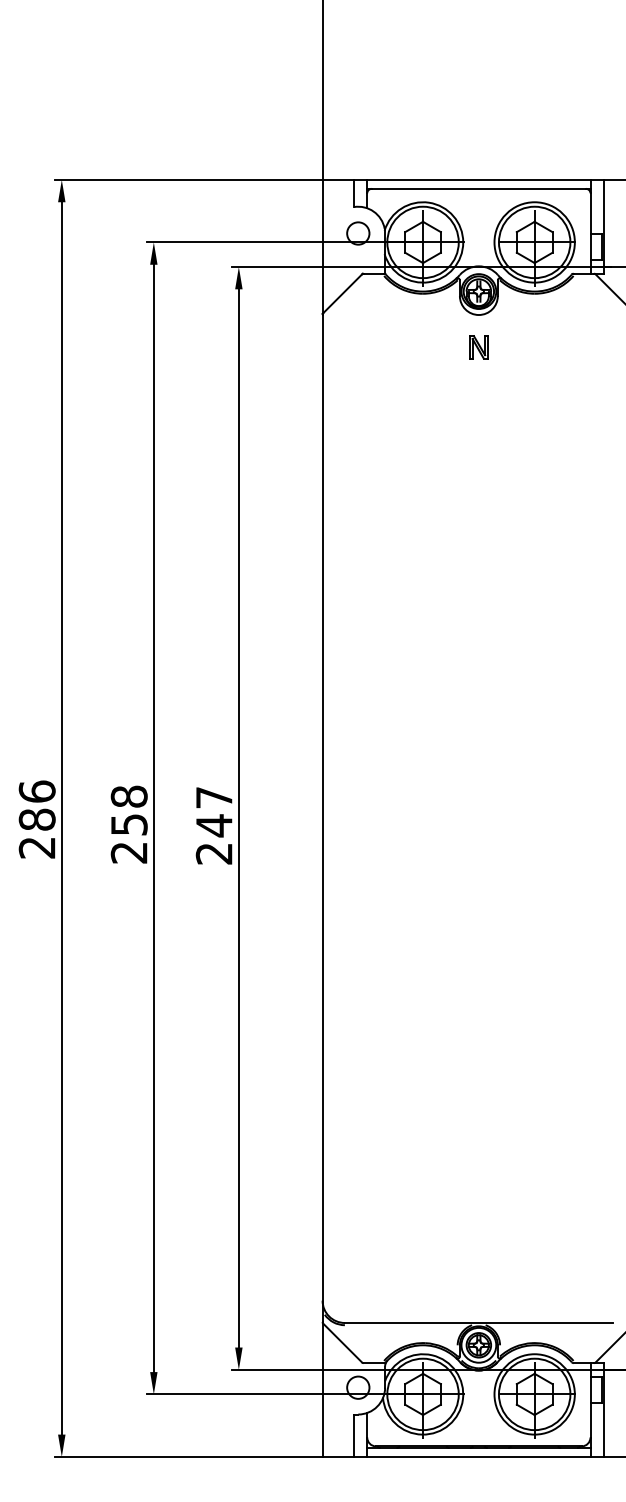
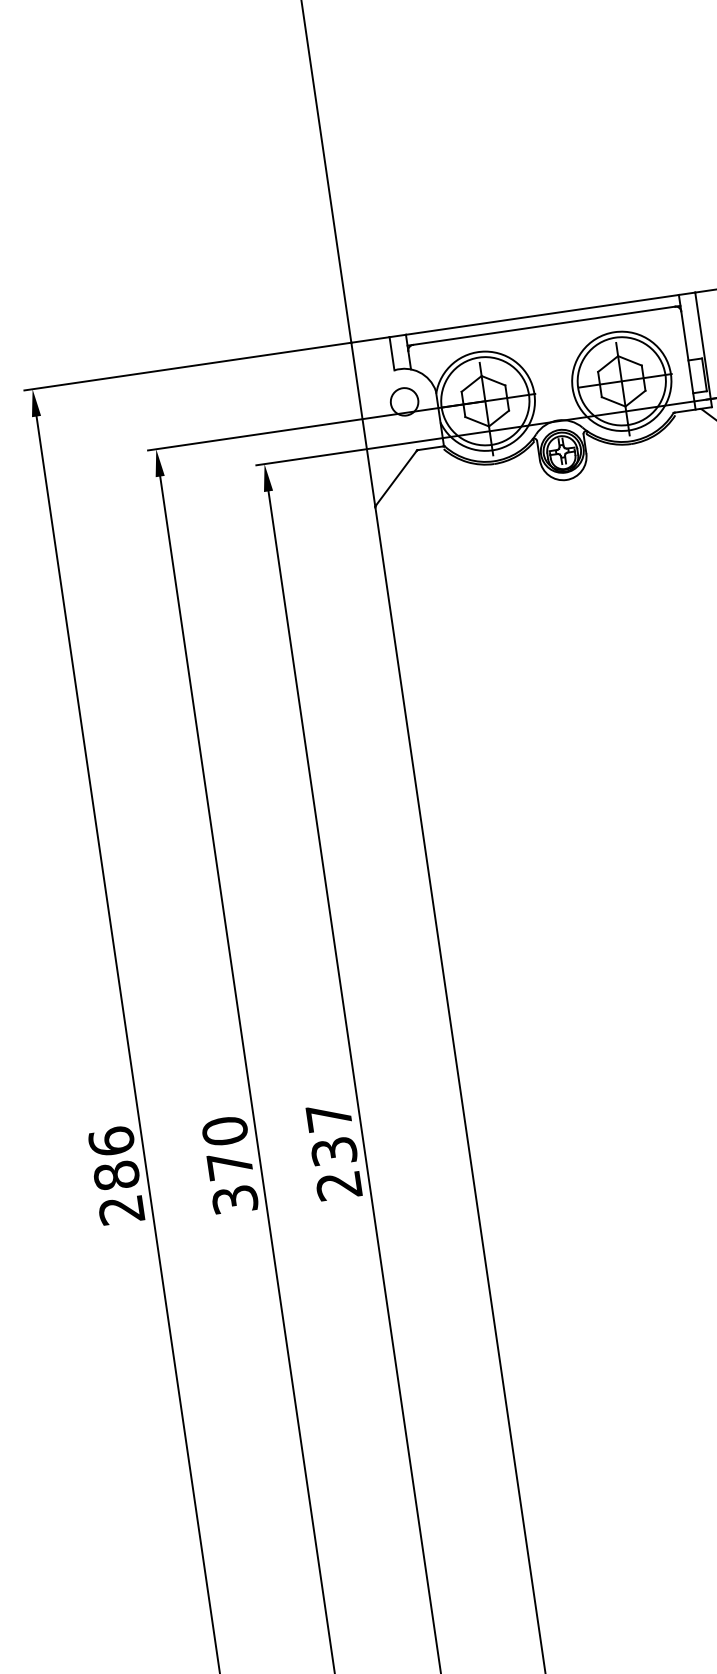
part: (478, 347) -> (571, 519), removed
text: (129, 824) -> (230, 1165), 258 -> 370
text: (213, 825) -> (333, 1151), 247 -> 237

